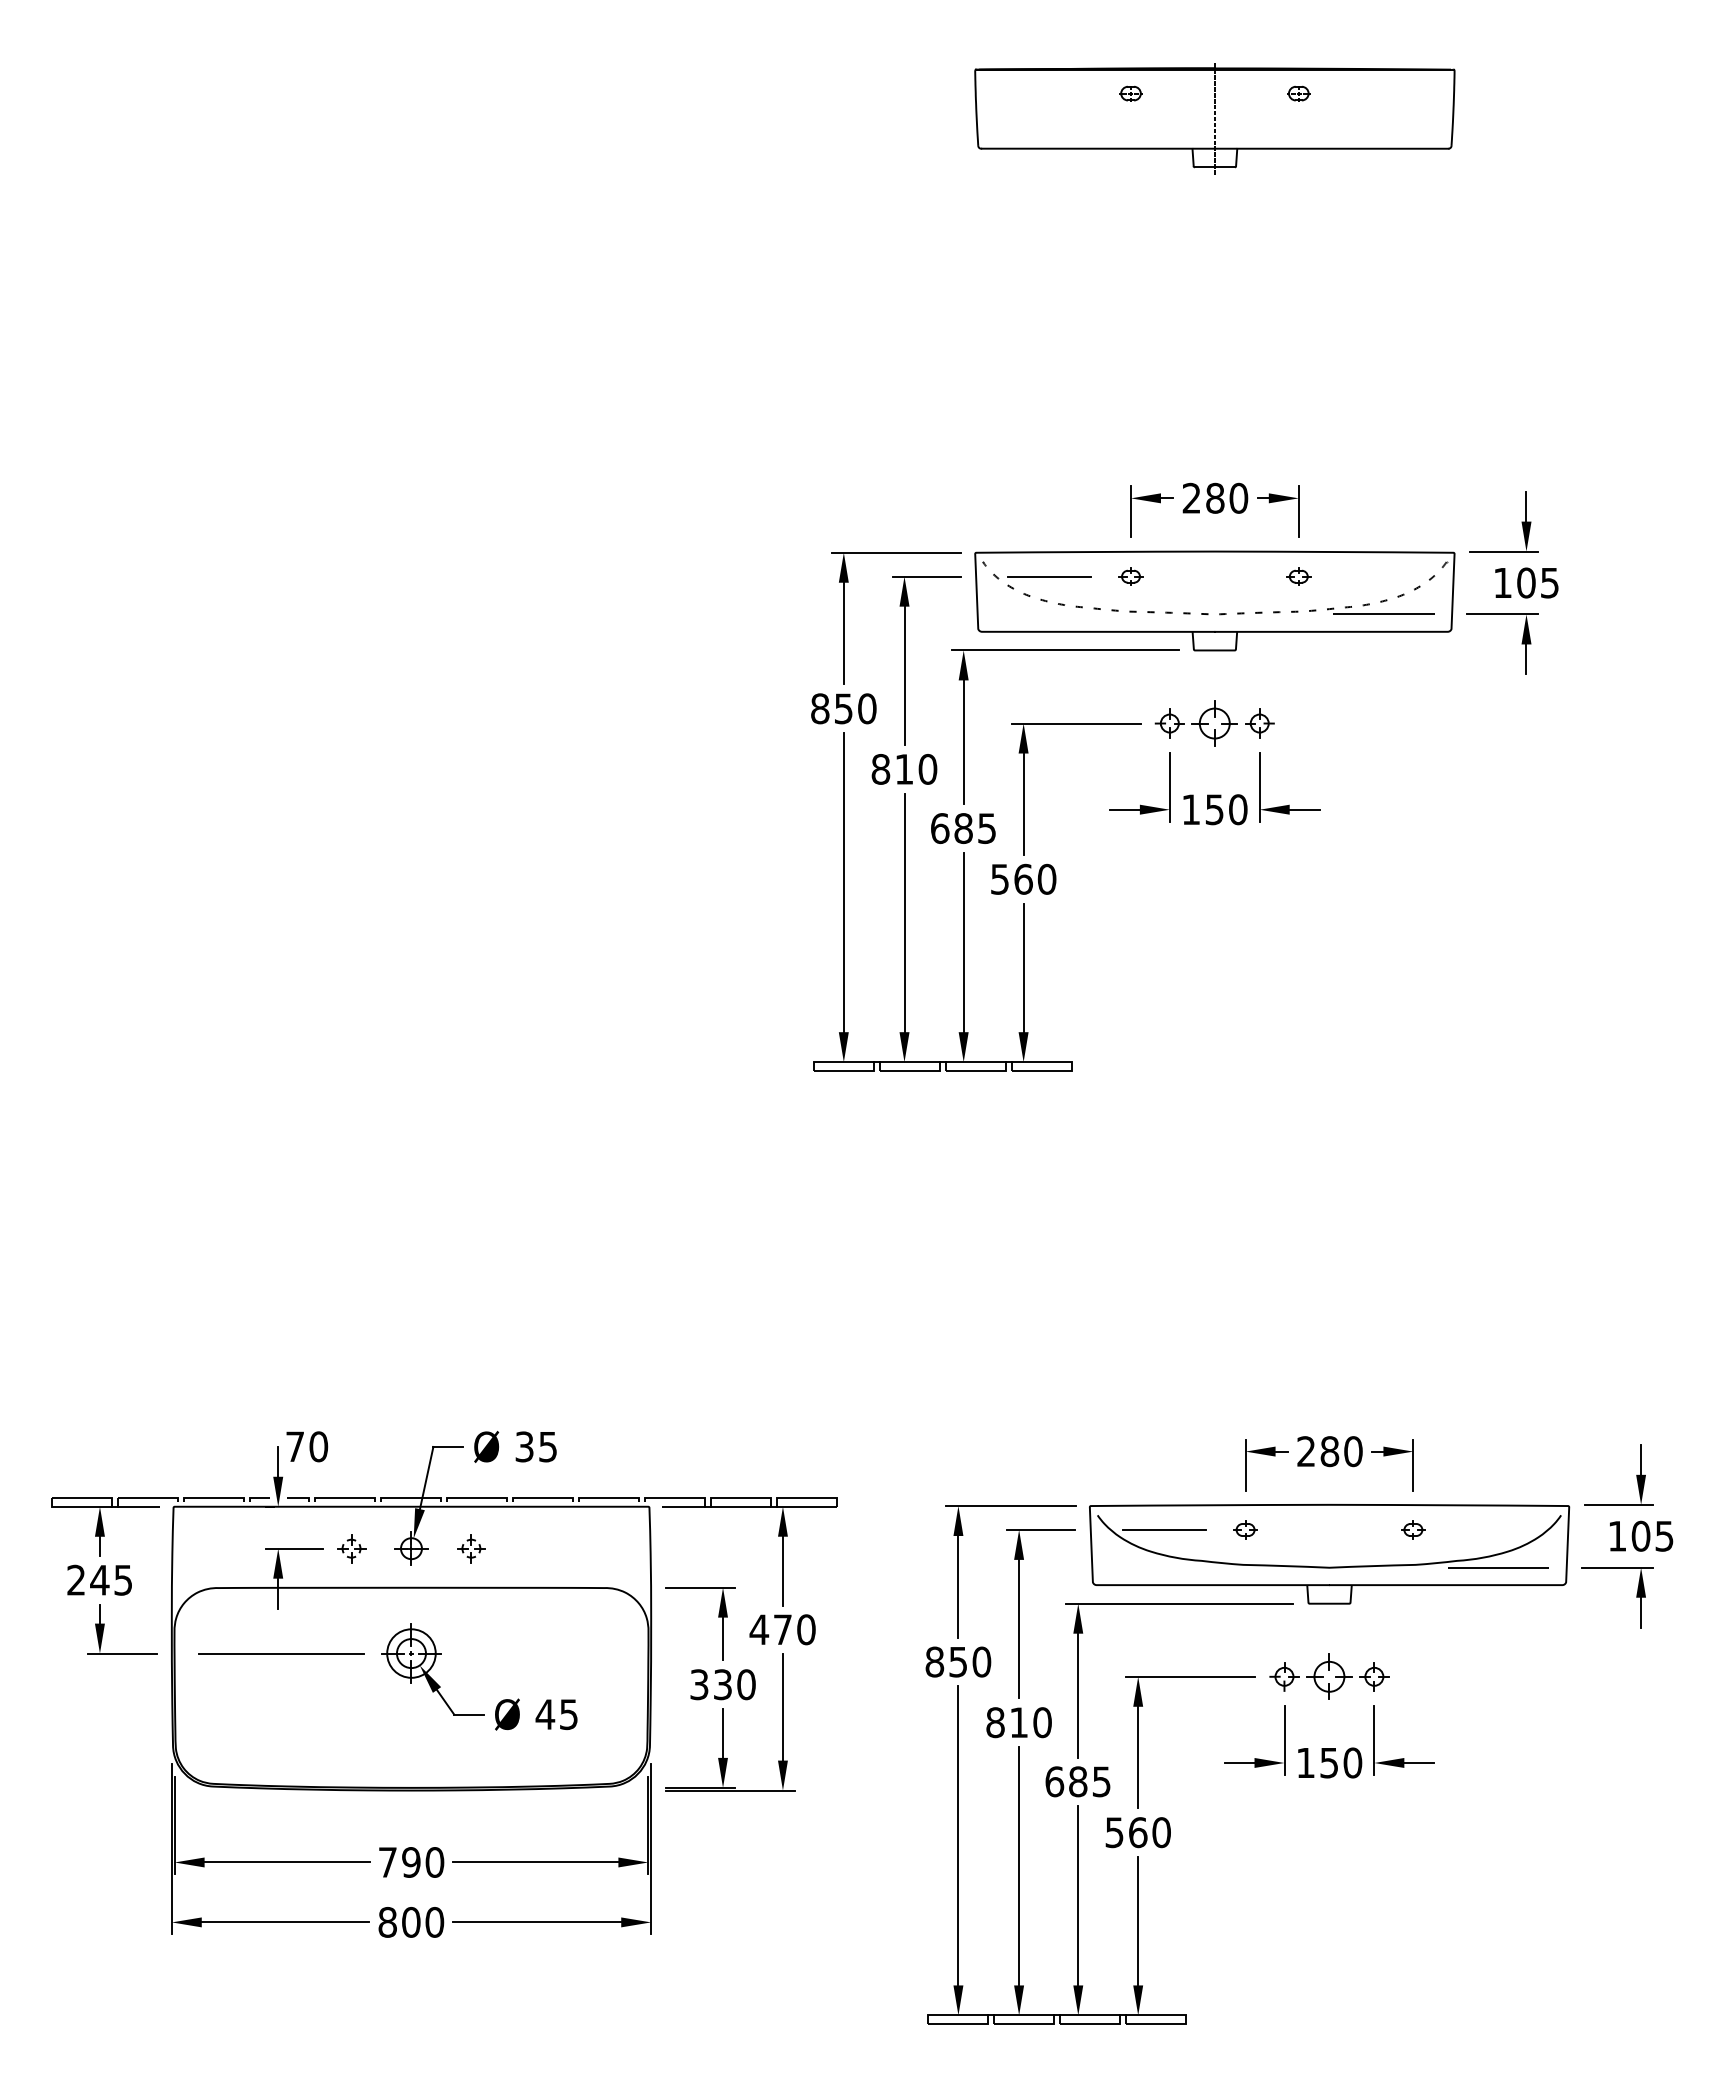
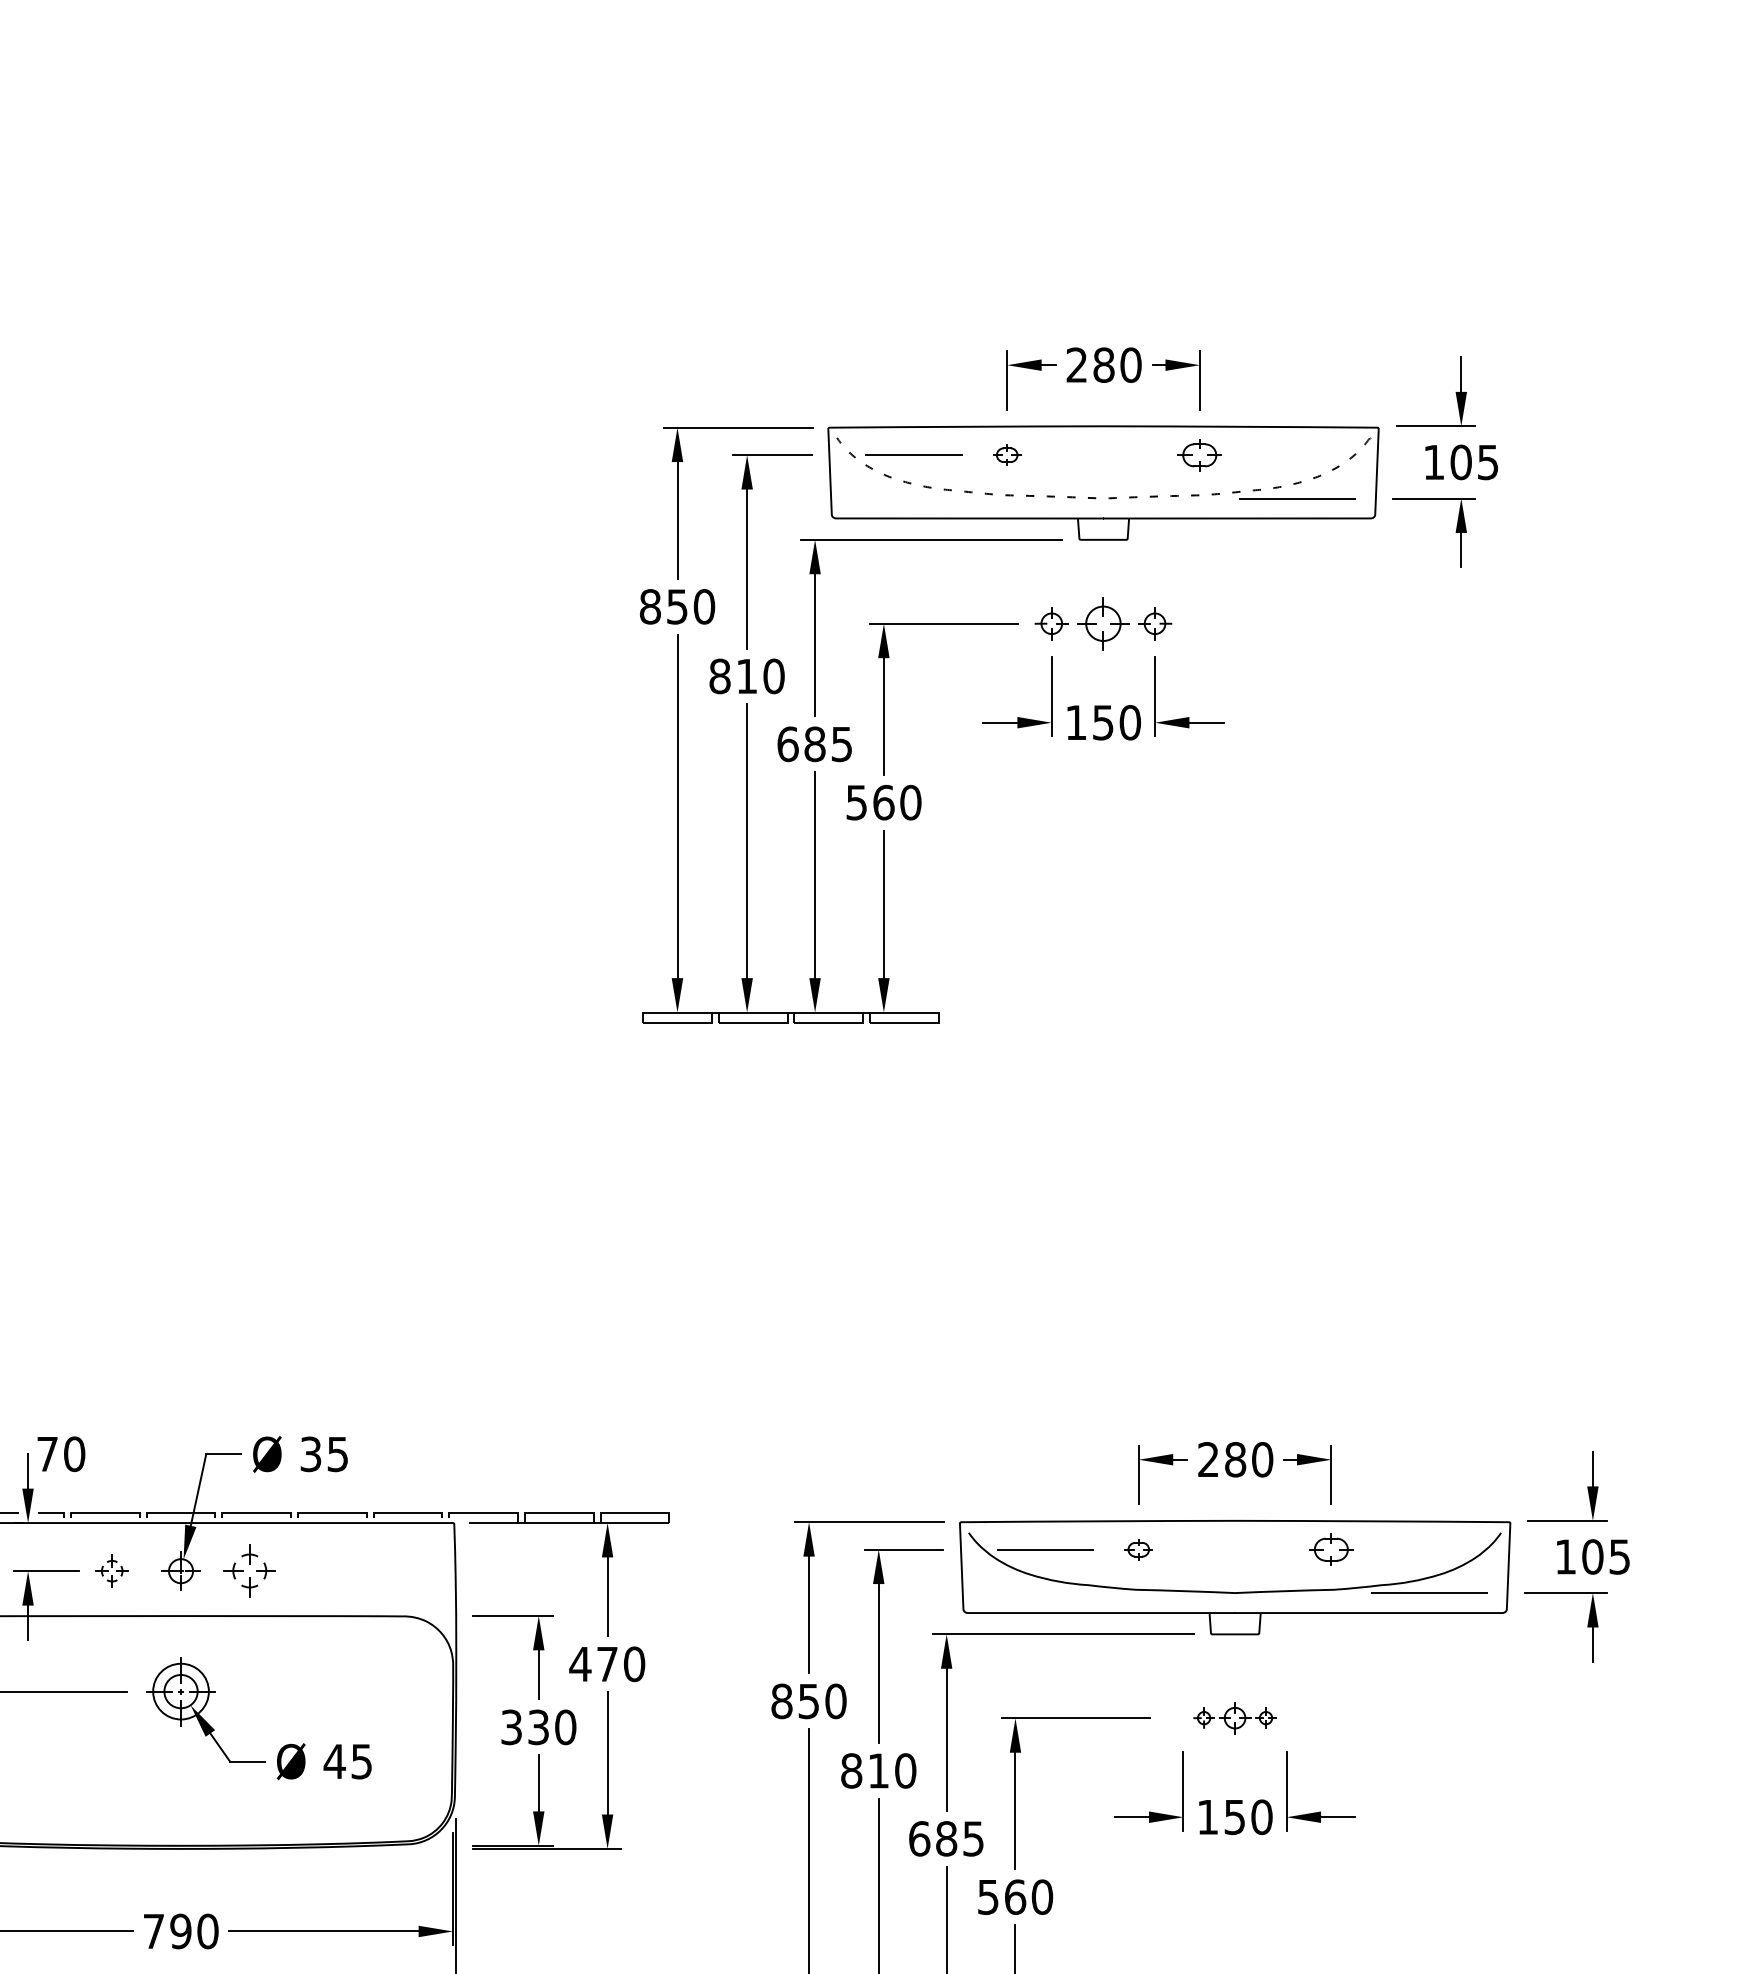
part: (1298, 576) -> (1199, 454), size x1.6
part: (1413, 1529) -> (1331, 1549), size x1.6
part: (471, 1548) -> (249, 1570), size x1.6
part: (1329, 1676) -> (1235, 1717), size x0.6

